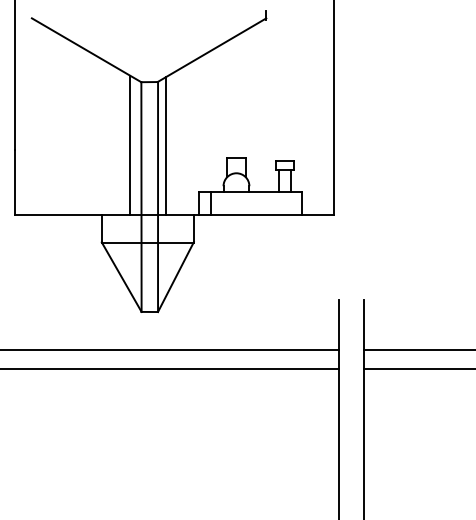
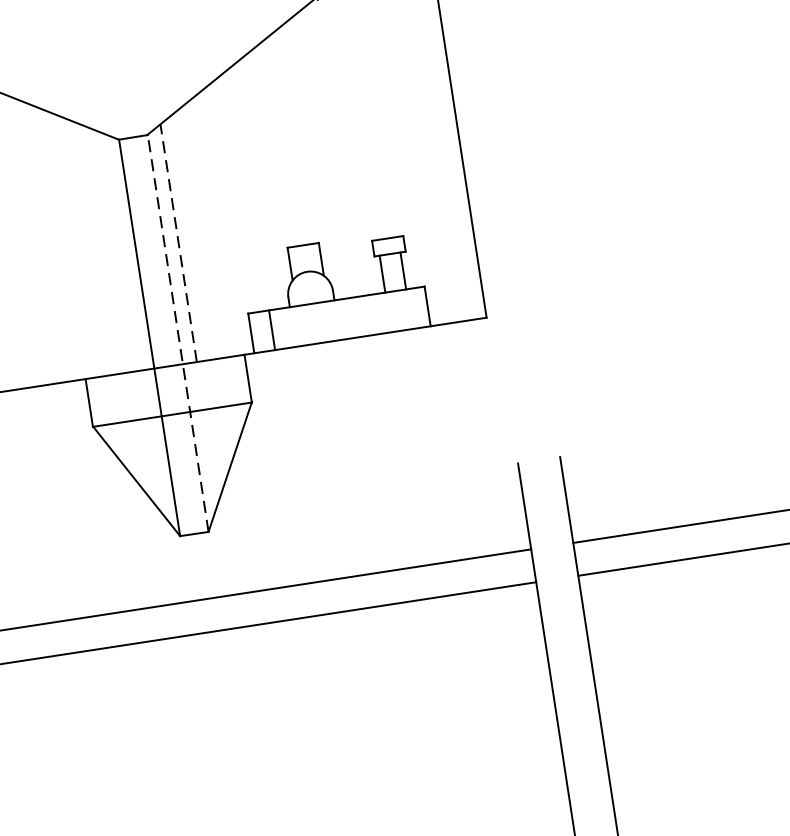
line: (130, 144) -> (116, 250), removed
line: (166, 145) -> (179, 242), solid -> dashed
line: (158, 197) -> (179, 334), solid -> dashed

